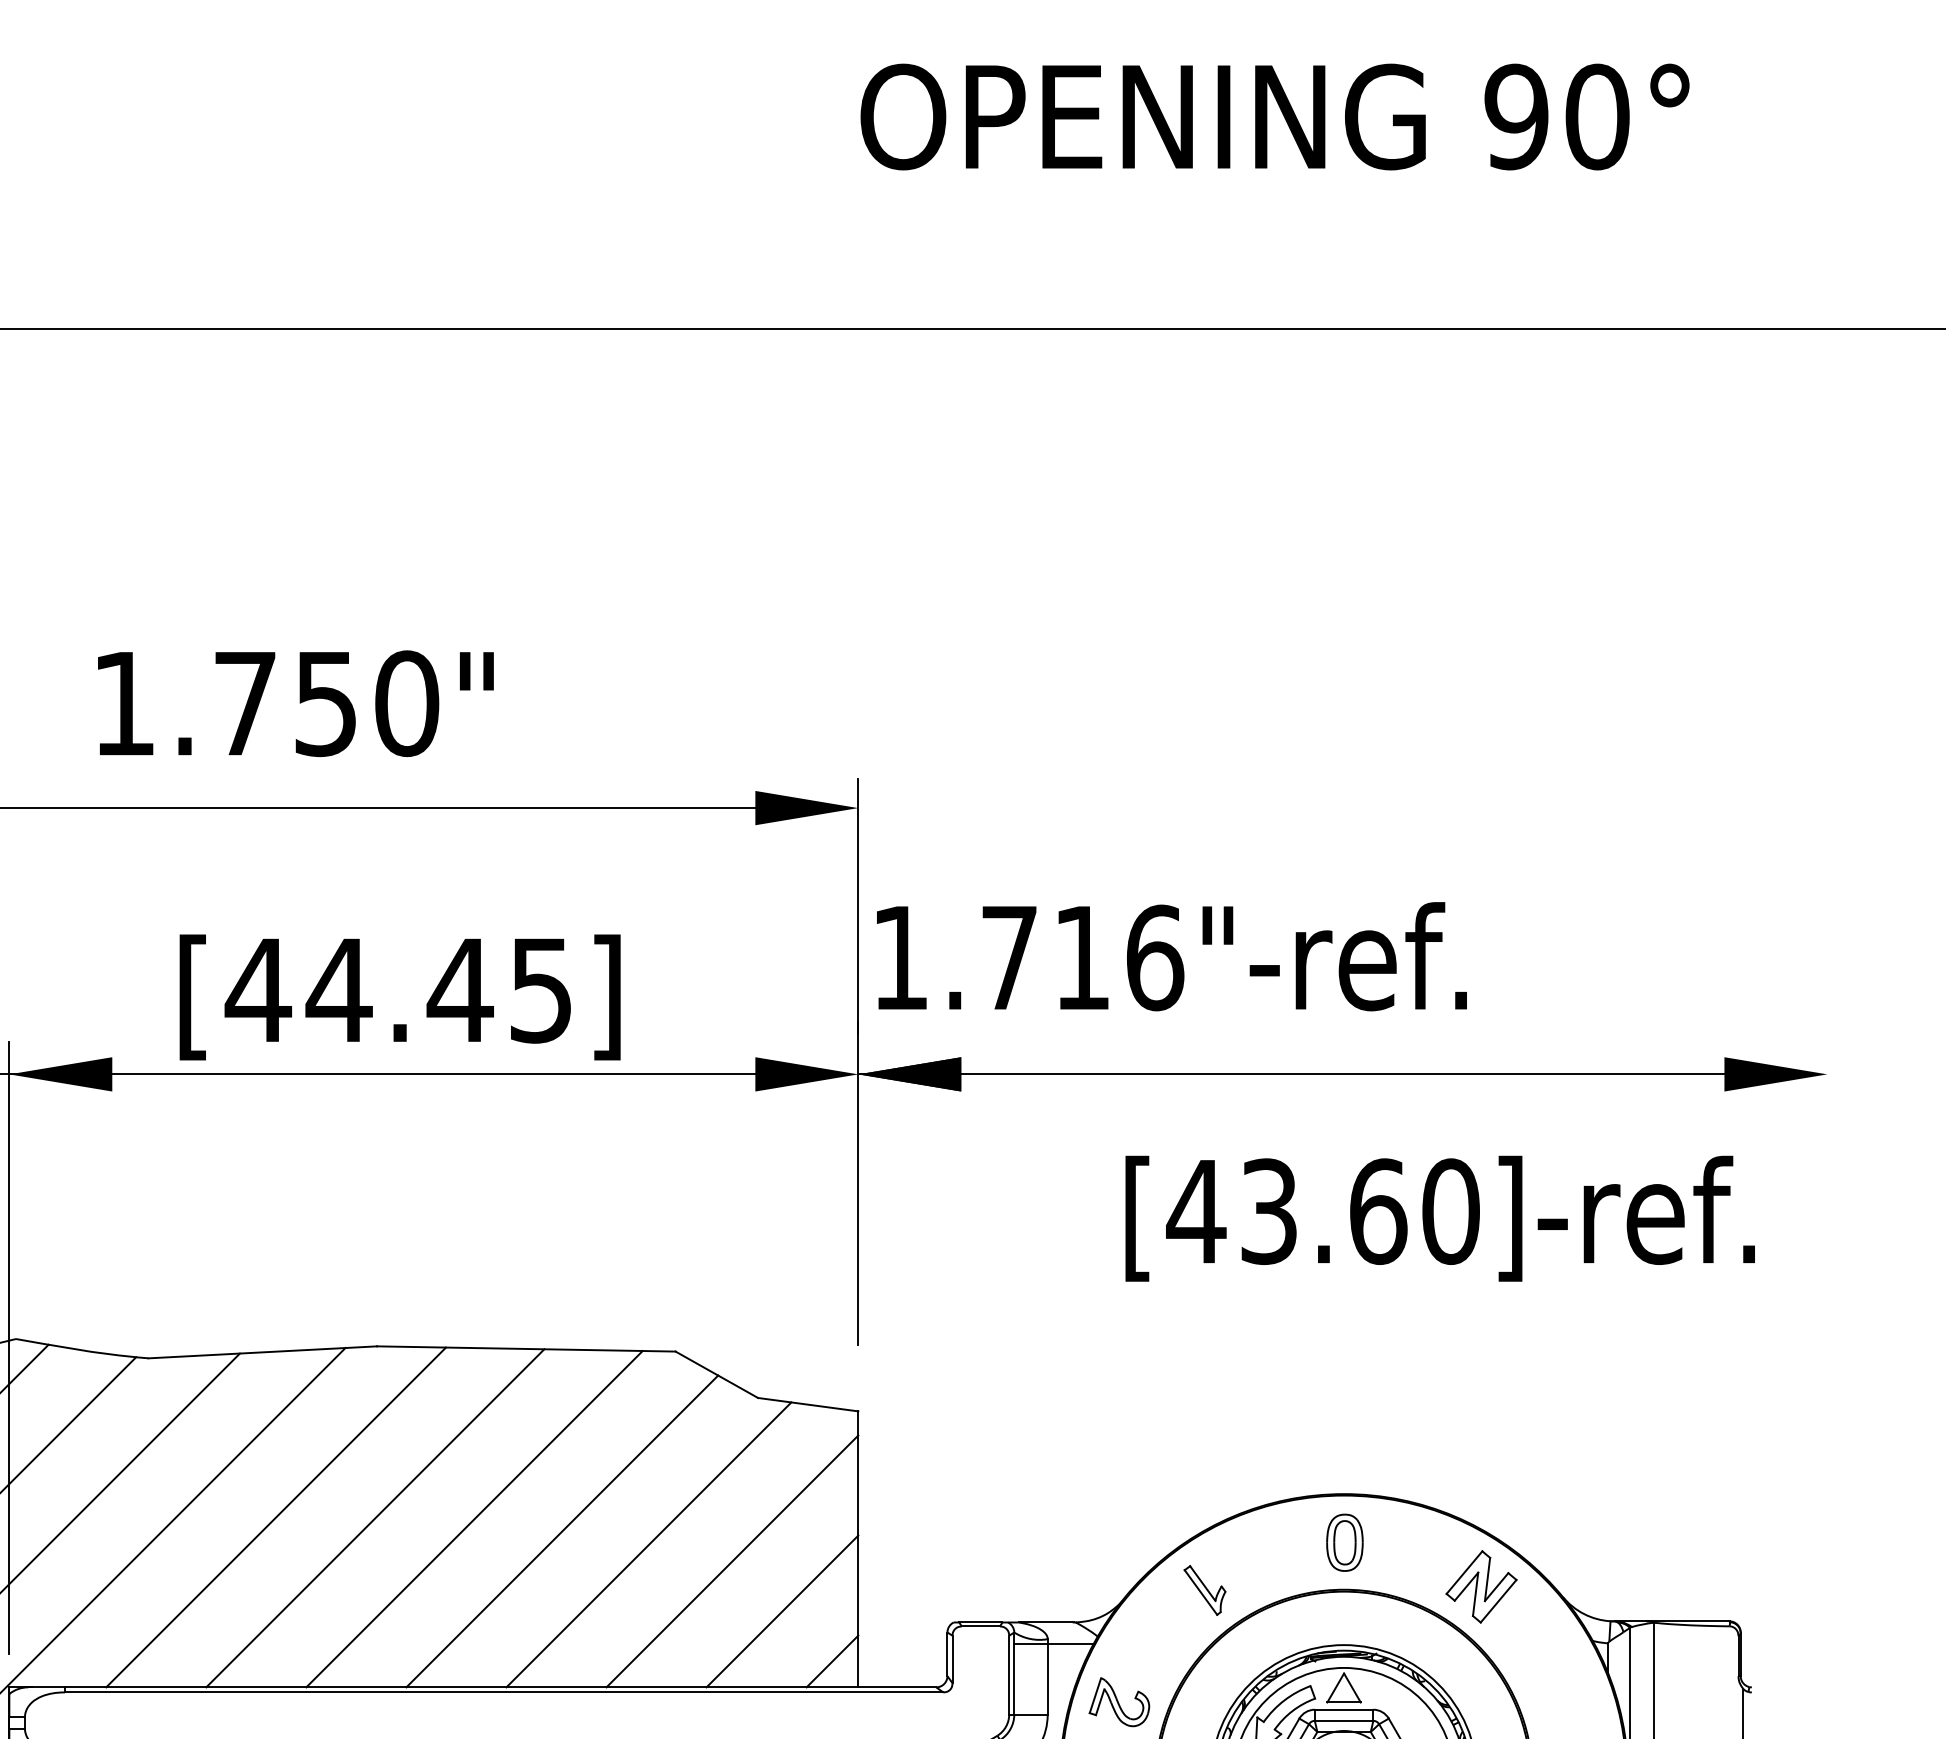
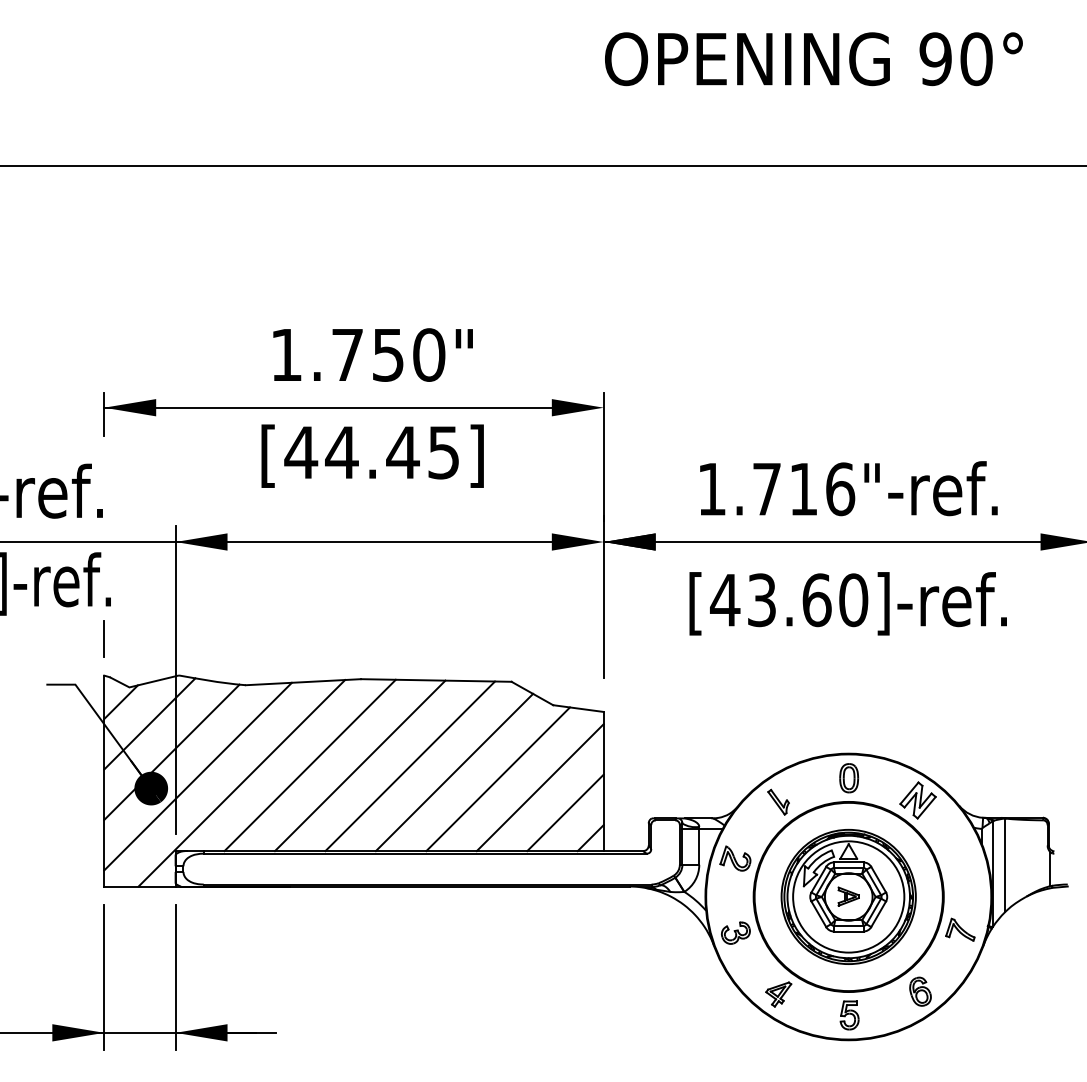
text: (294, 702) -> (372, 354), moved
text: (1171, 956) -> (848, 488), moved
text: (399, 996) -> (372, 455), moved
text: (1438, 1218) -> (847, 603), moved

